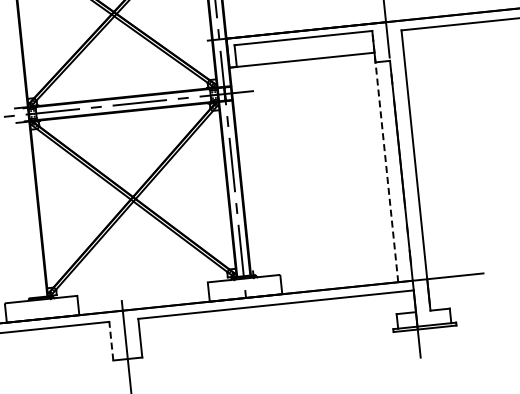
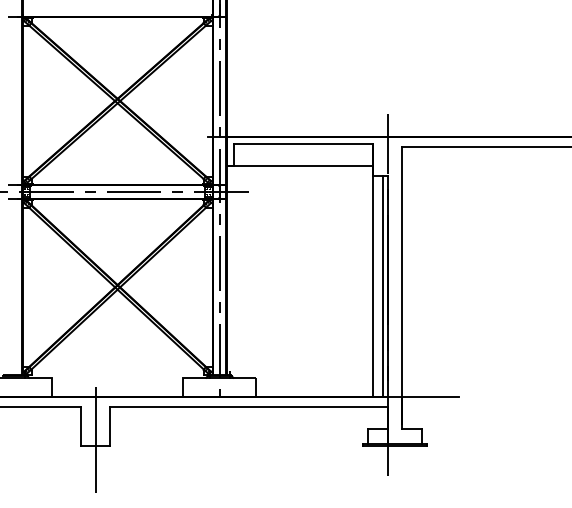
line: (385, 156) -> (373, 270), dashed -> solid
line: (396, 171) -> (382, 286), added
line: (111, 340) -> (81, 425), dashed -> solid

